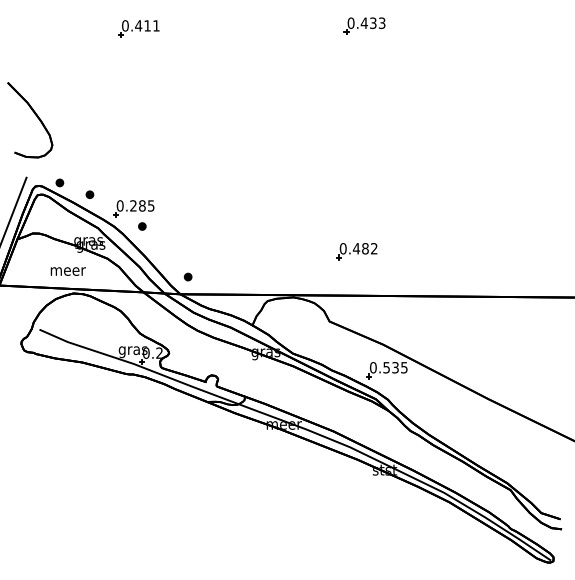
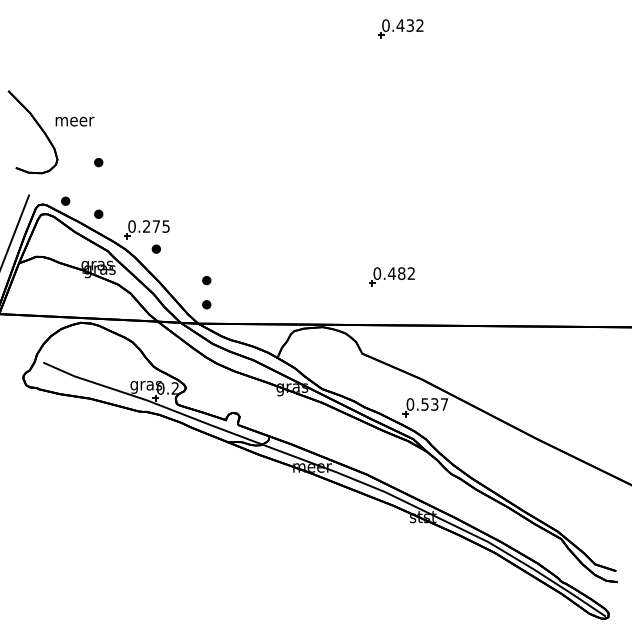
text: (381, 23) -> (419, 25), 0.433 -> 0.432
part: (138, 28) -> (152, 31), removed
part: (89, 147) -> (98, 162), added
text: (142, 205) -> (156, 226), 0.285 -> 0.275
part: (187, 254) -> (206, 279), added
text: (67, 271) -> (74, 121), moved
text: (404, 367) -> (444, 404), 0.535 -> 0.537

